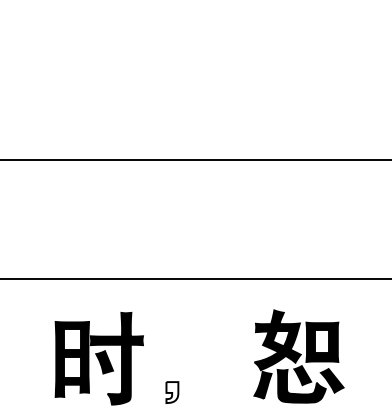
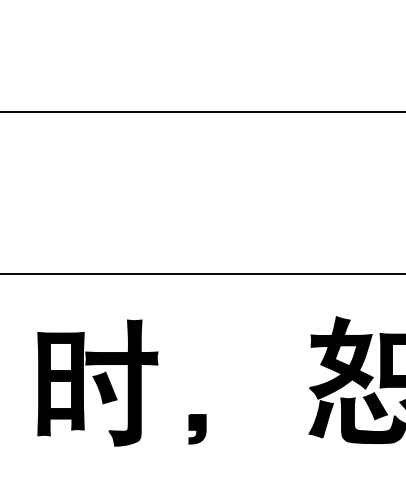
fill: (172, 392) -> (197, 429), added

